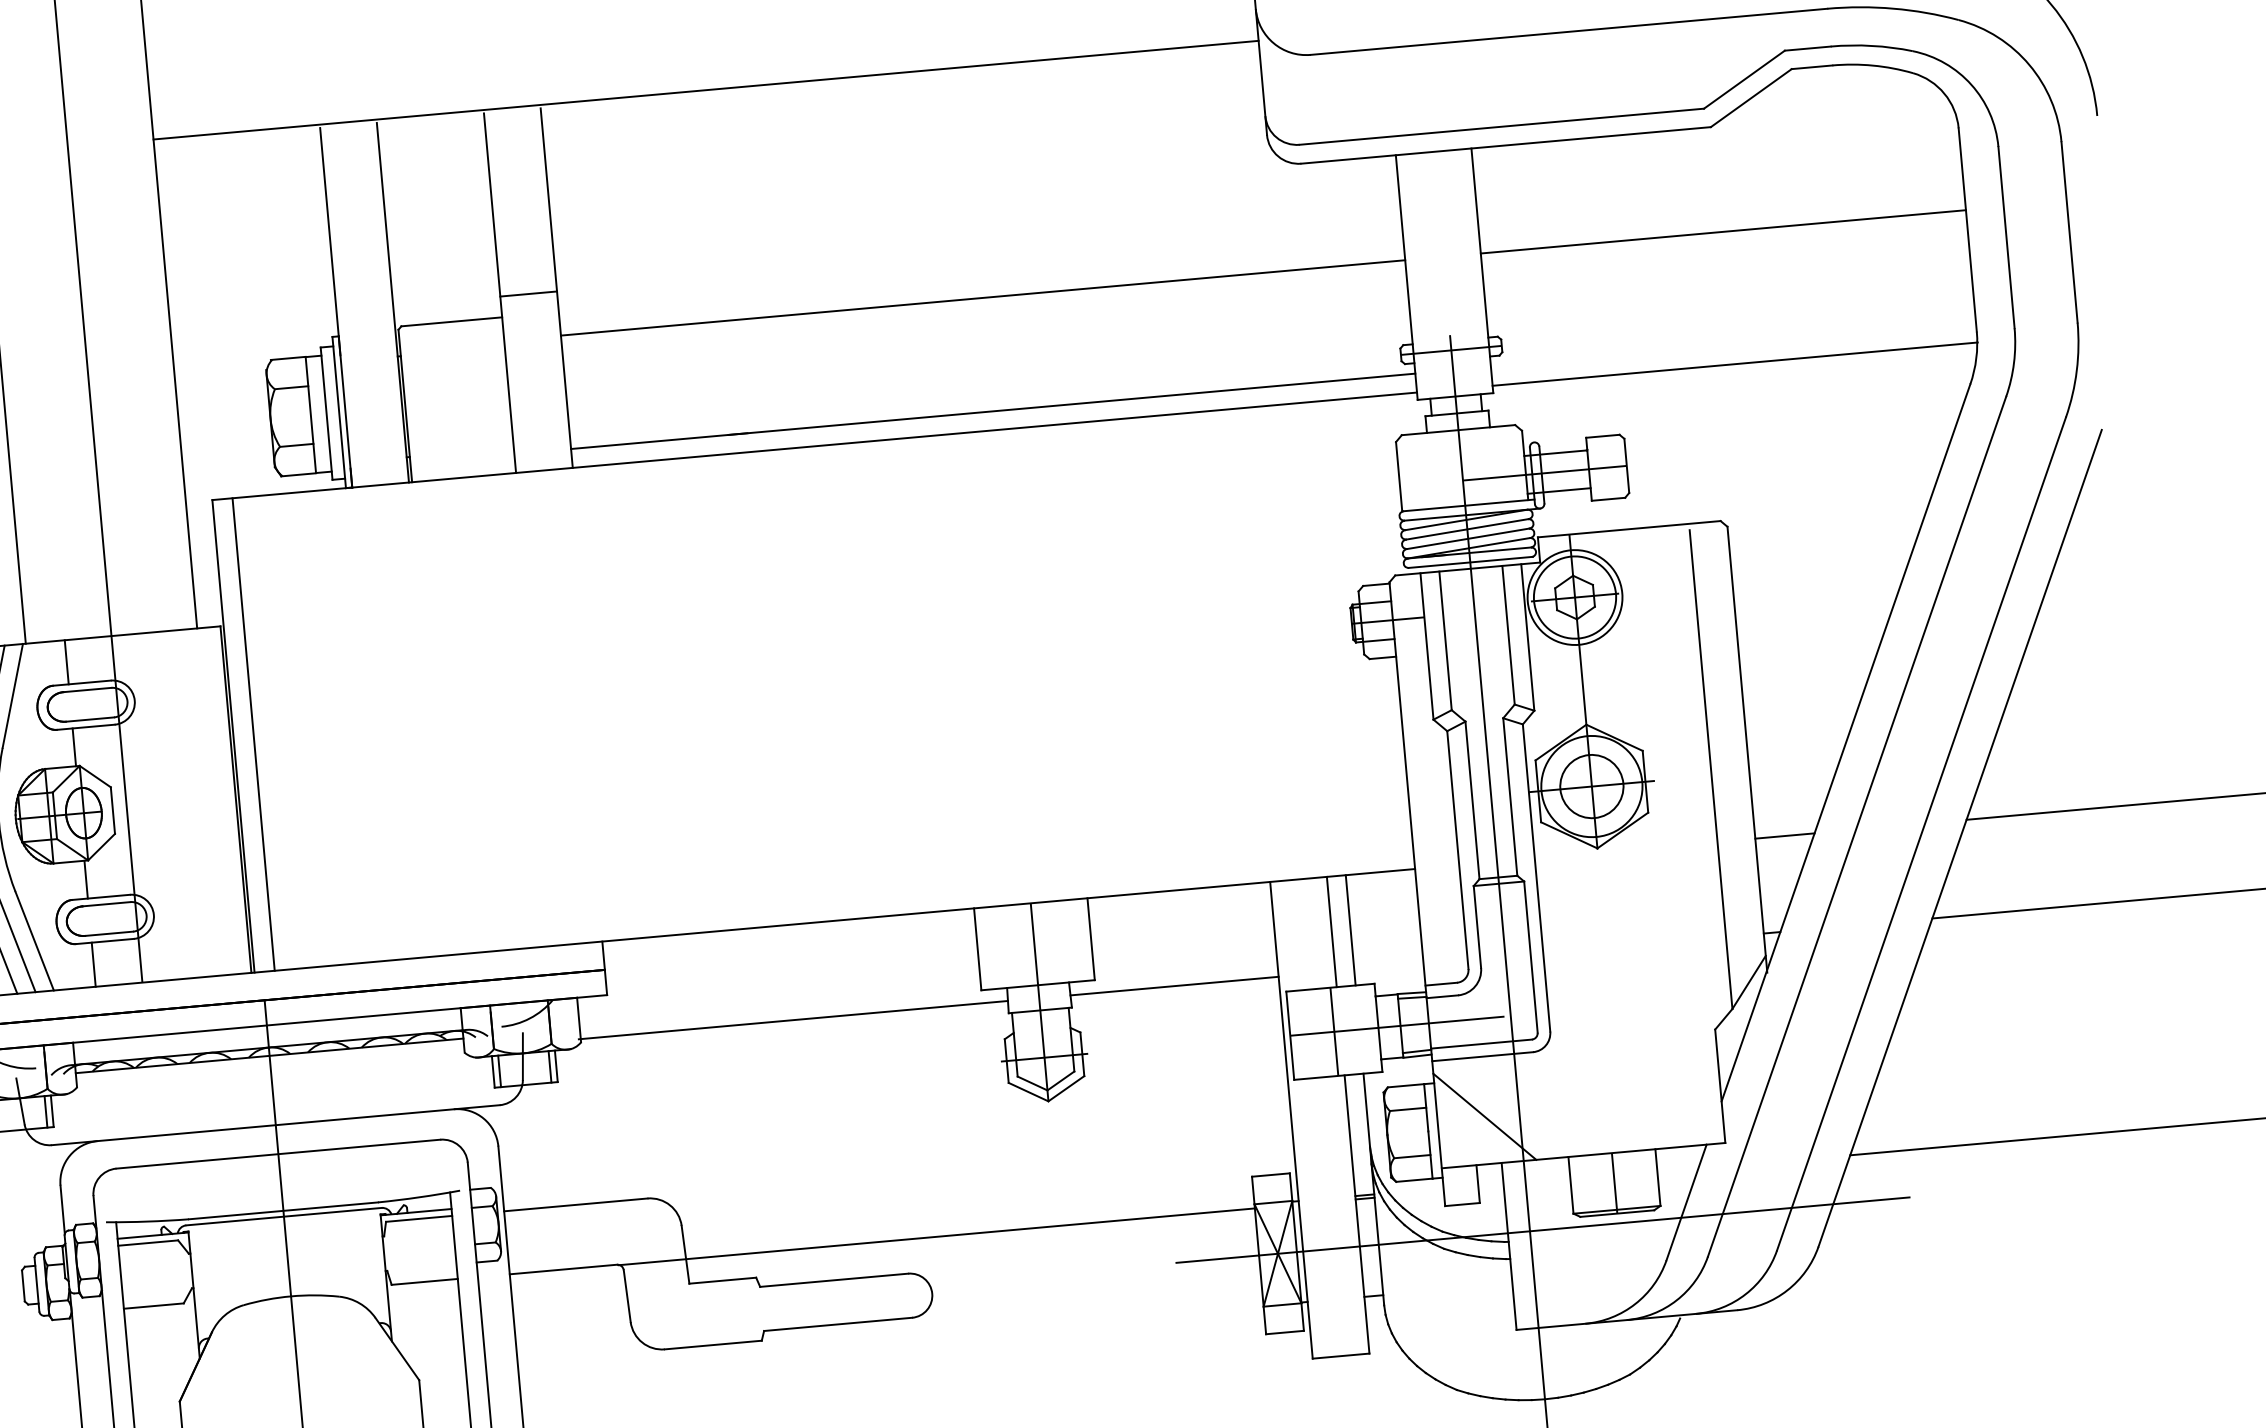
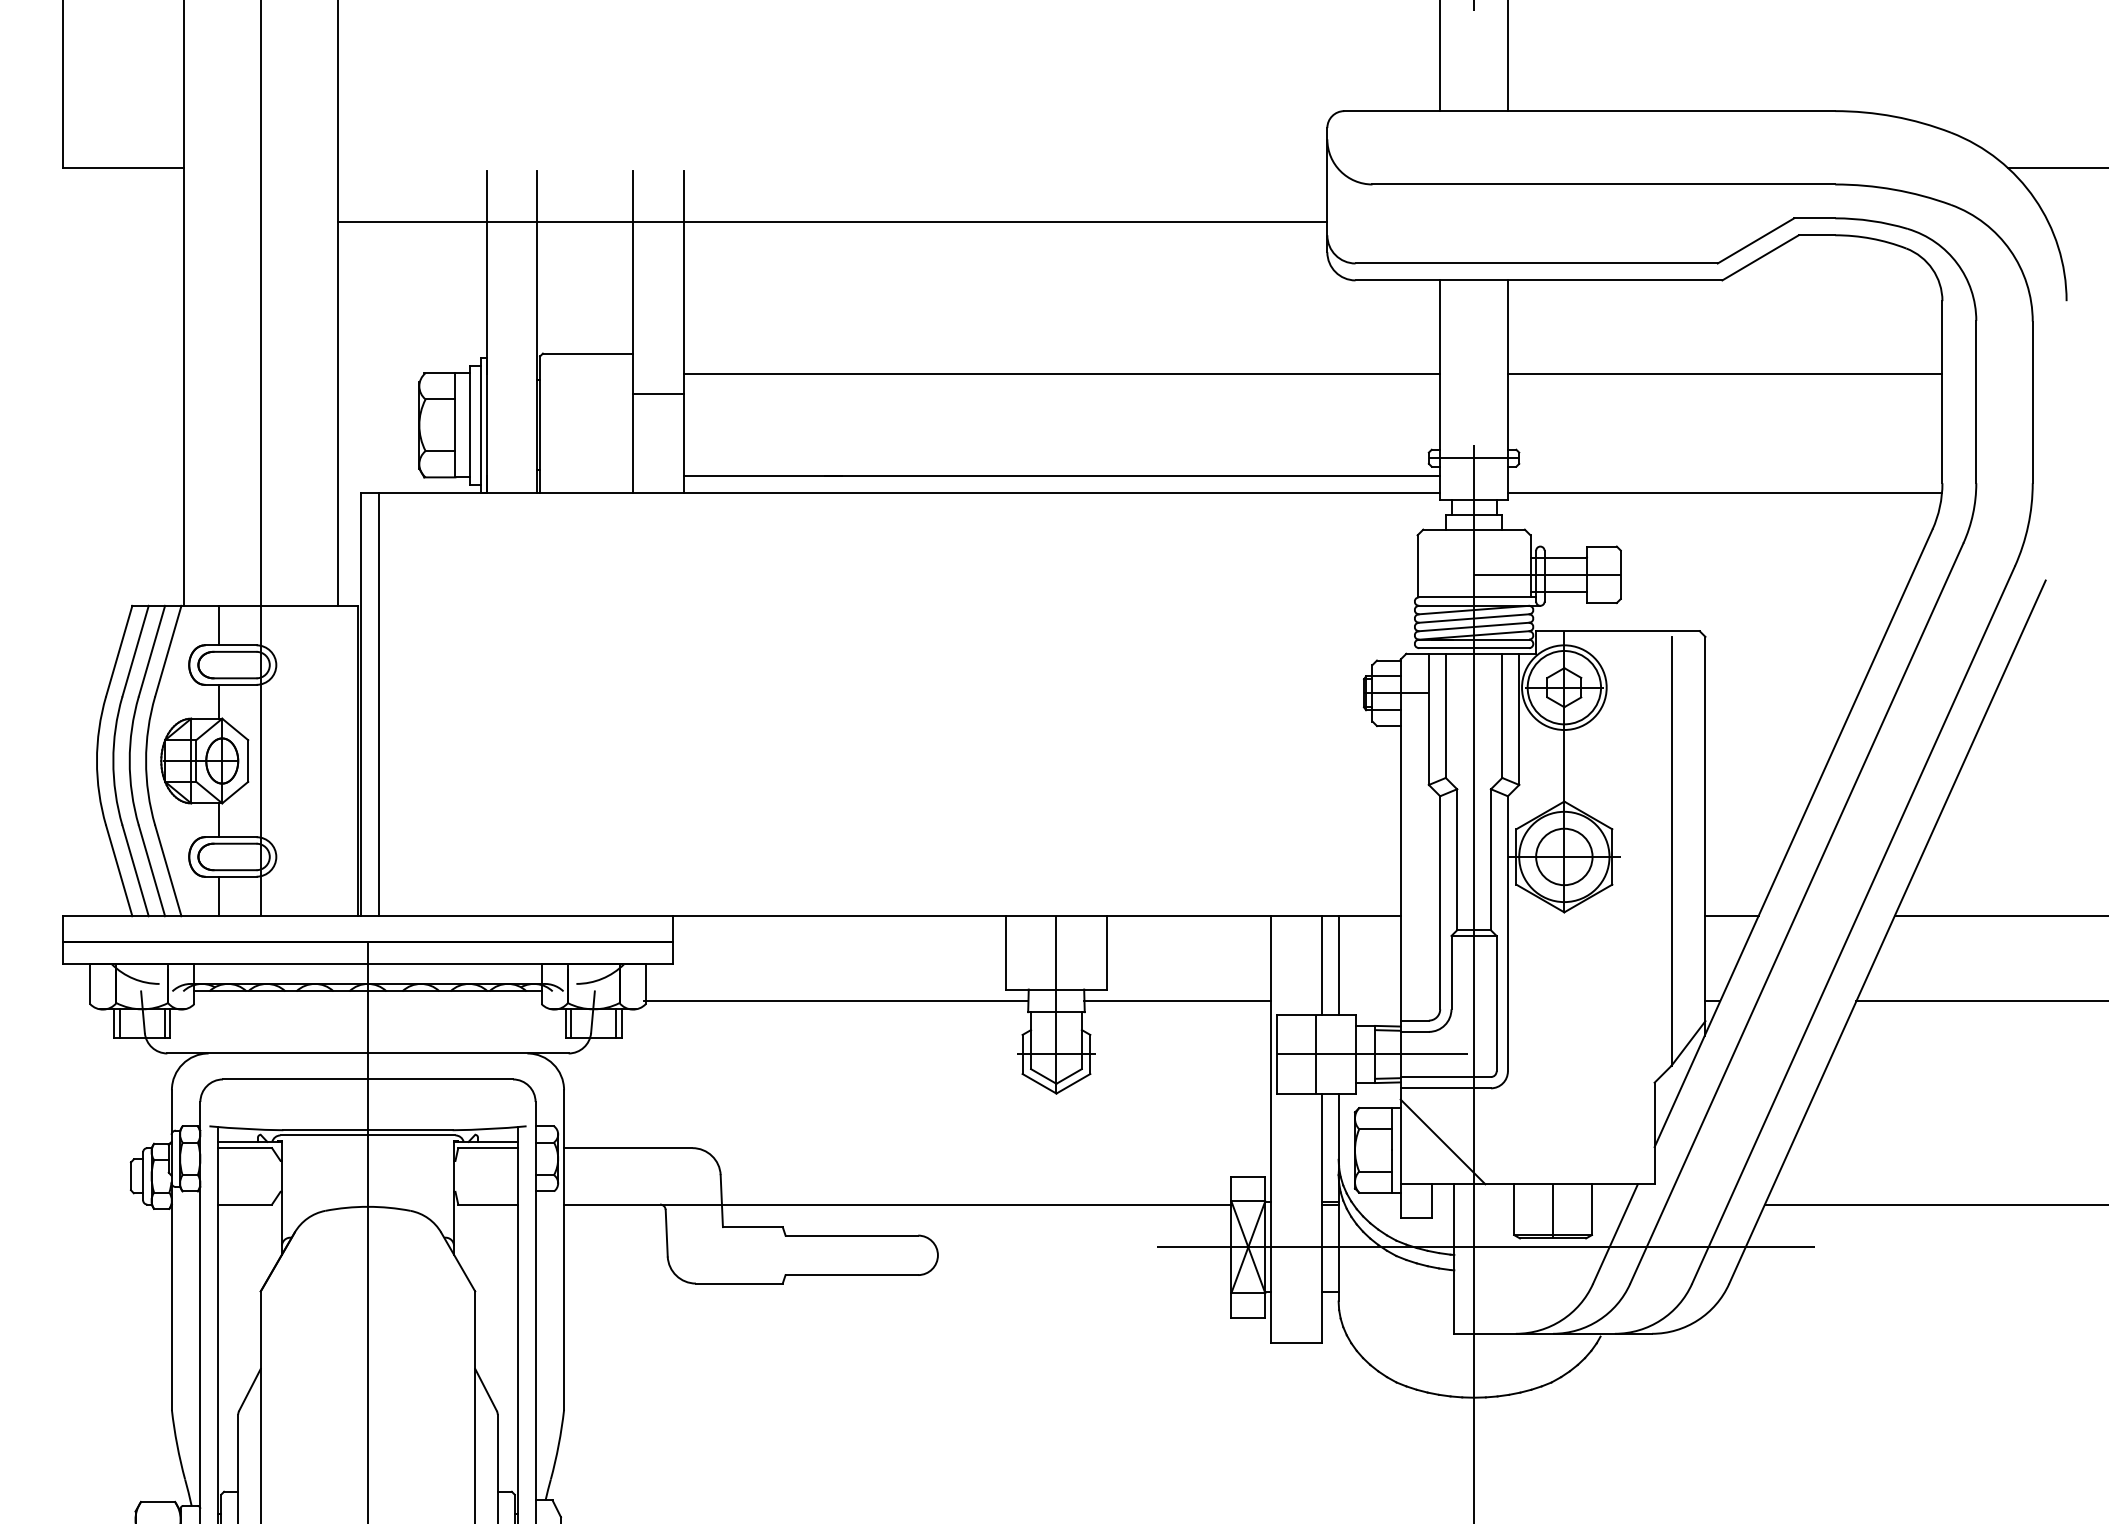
line: (706, 89) -> (832, 221), moved
line: (528, 293) -> (658, 393), moved

